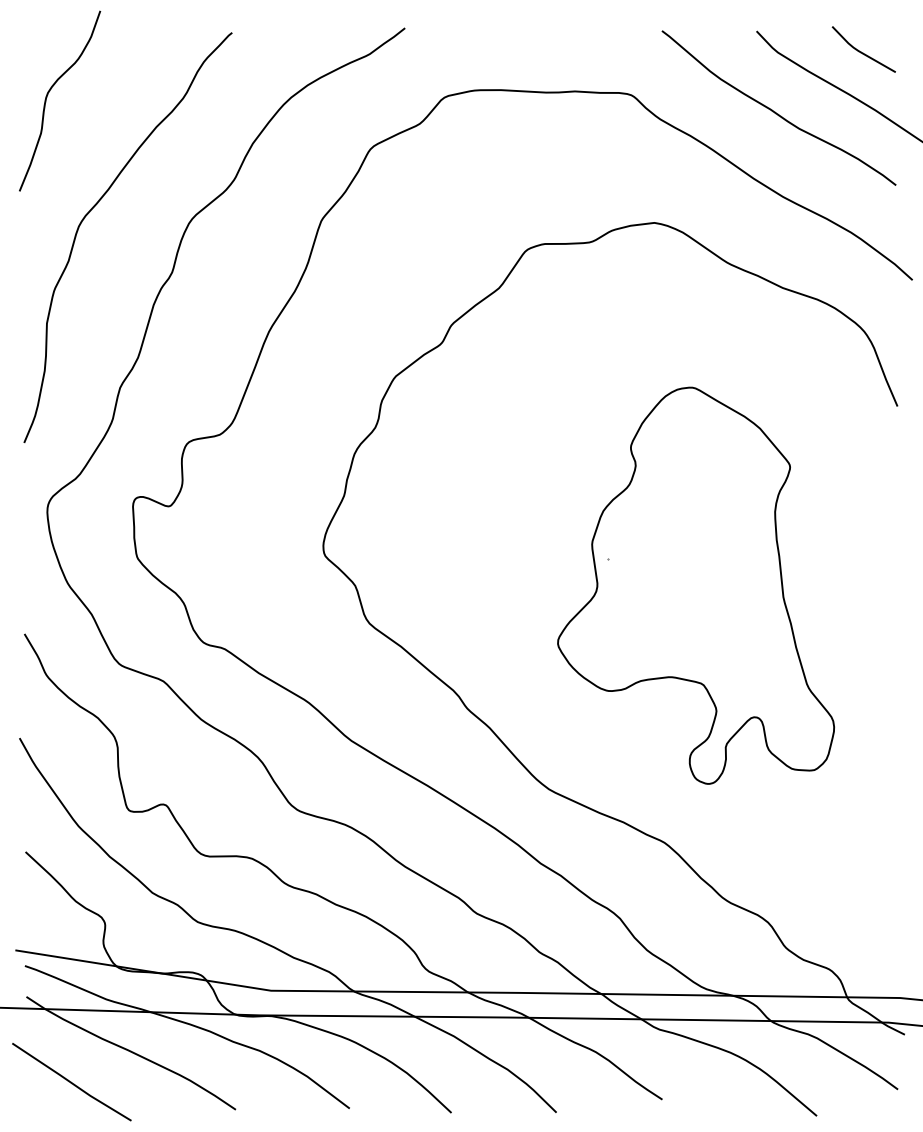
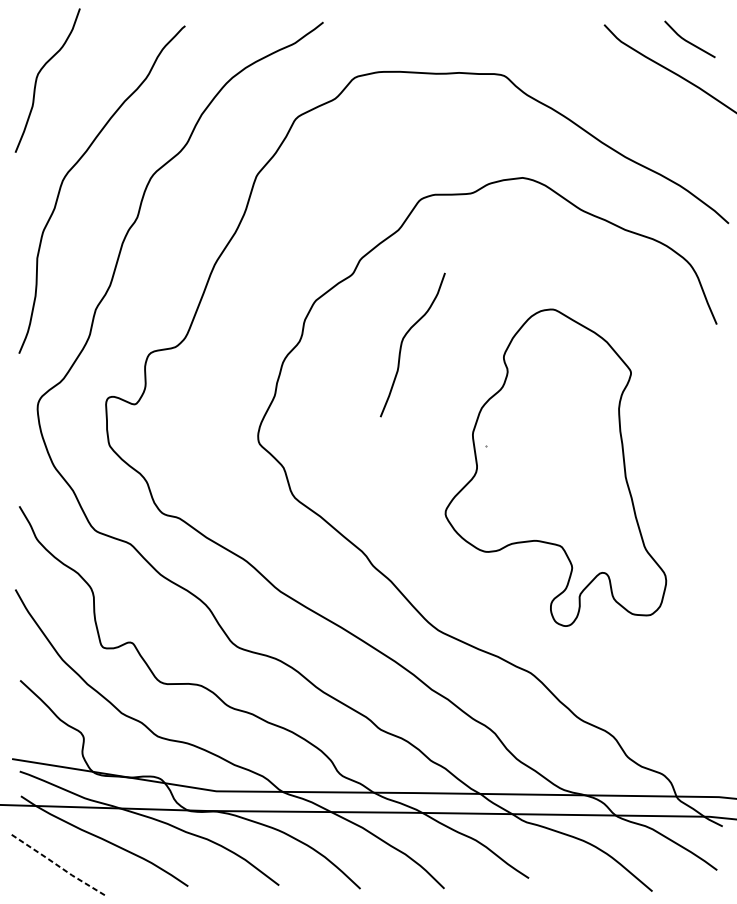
curve: (775, 111) -> (619, 88), removed
curve: (504, 428) -> (402, 342), added
line: (71, 1082) -> (56, 864), solid -> dashed

